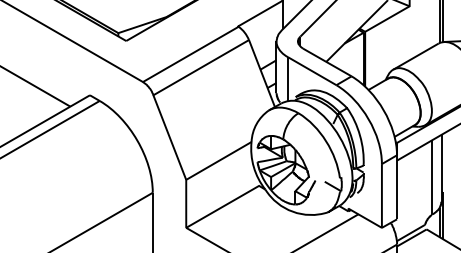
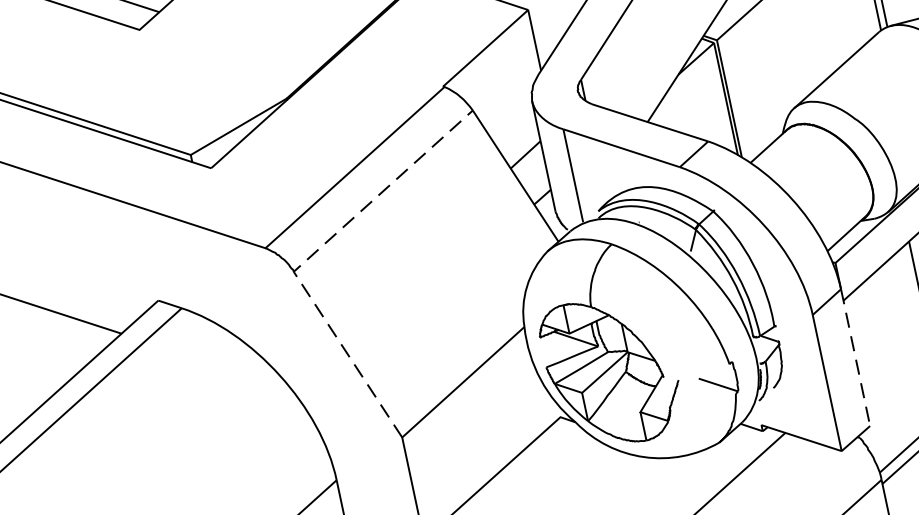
line: (162, 90) -> (310, 257), solid -> dashed
line: (397, 187) -> (856, 357), solid -> dashed

